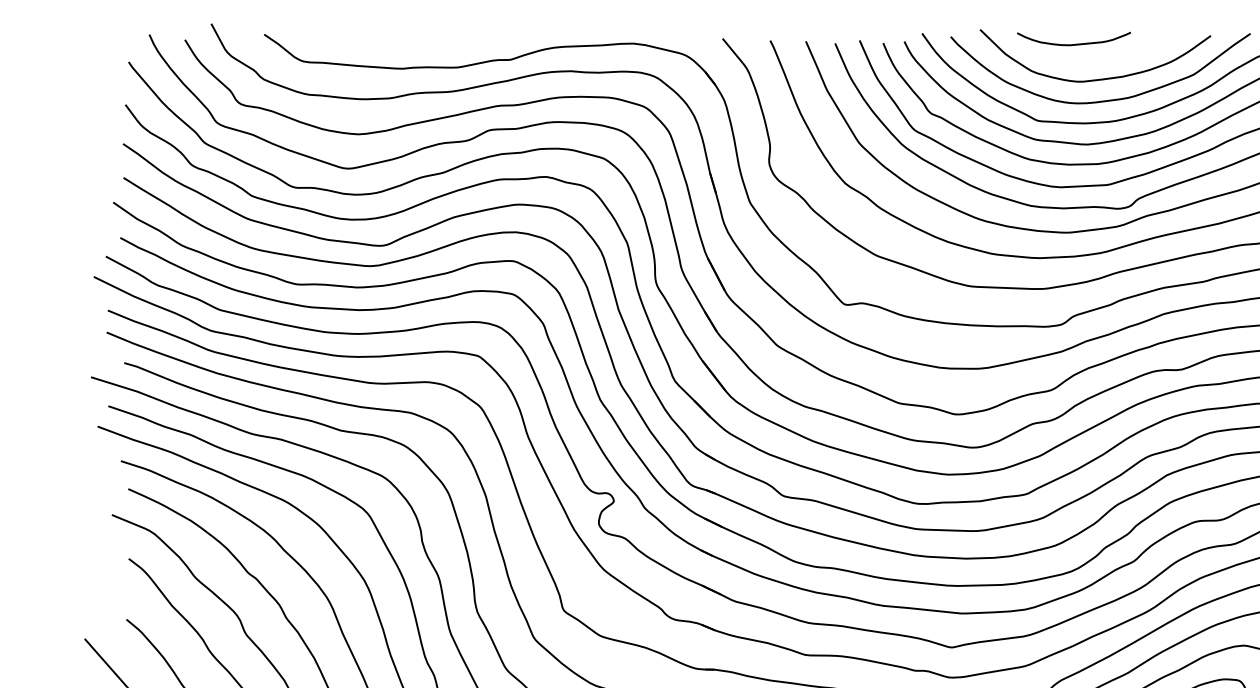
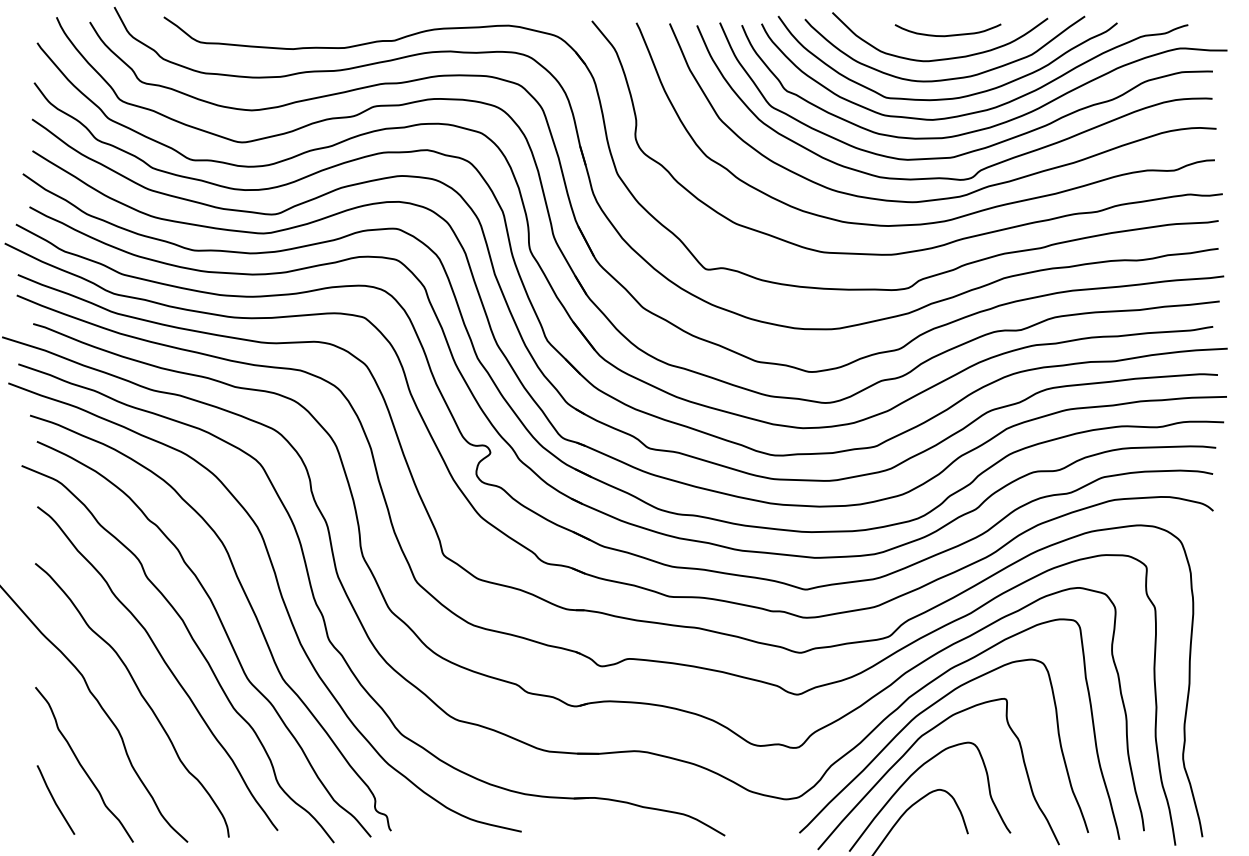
curve: (1075, 43) -> (949, 34), moved

